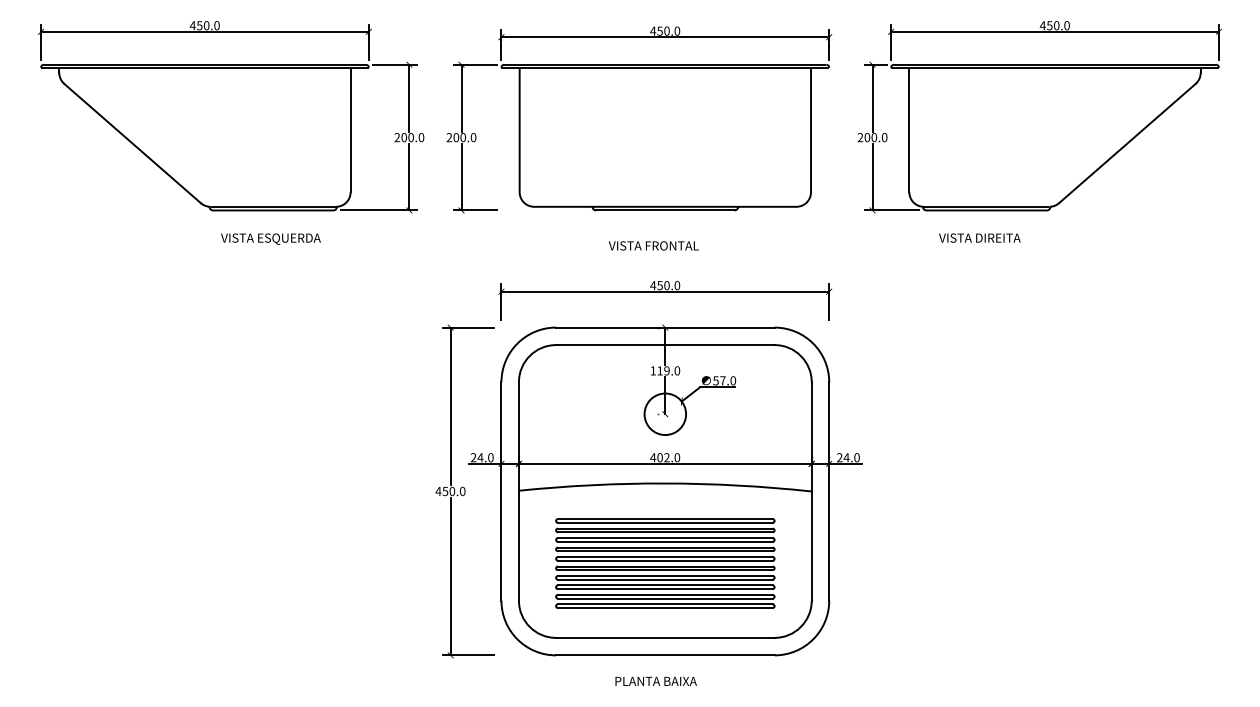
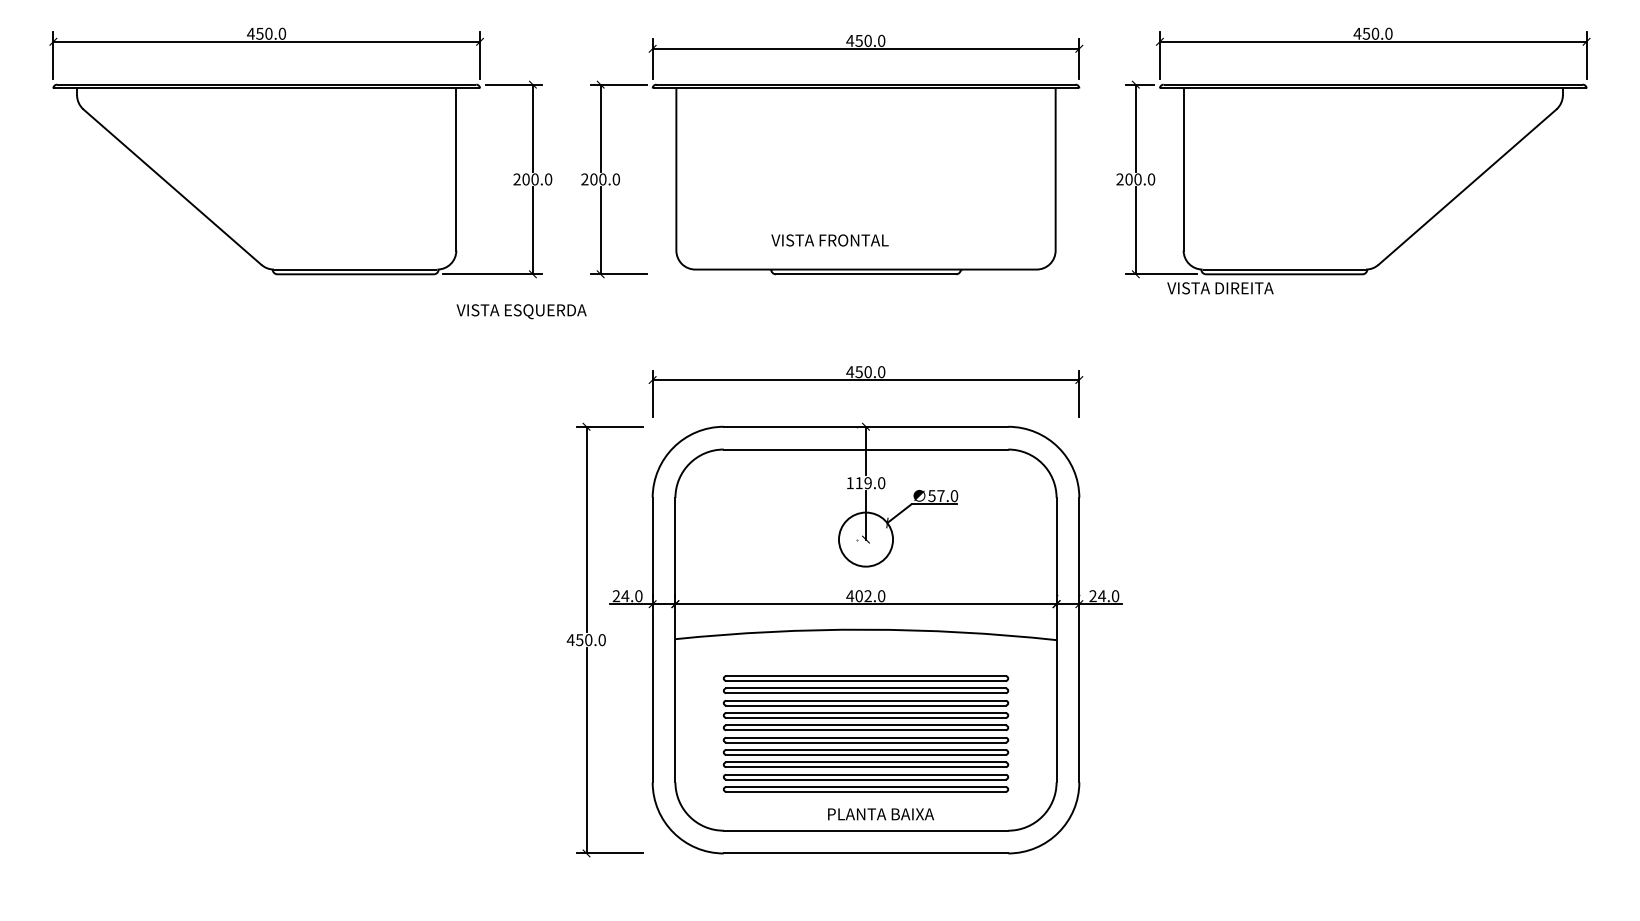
text: (979, 238) -> (1220, 288), moved
text: (270, 239) -> (521, 311), moved
text: (653, 245) -> (829, 240), moved
text: (655, 681) -> (880, 814), moved

